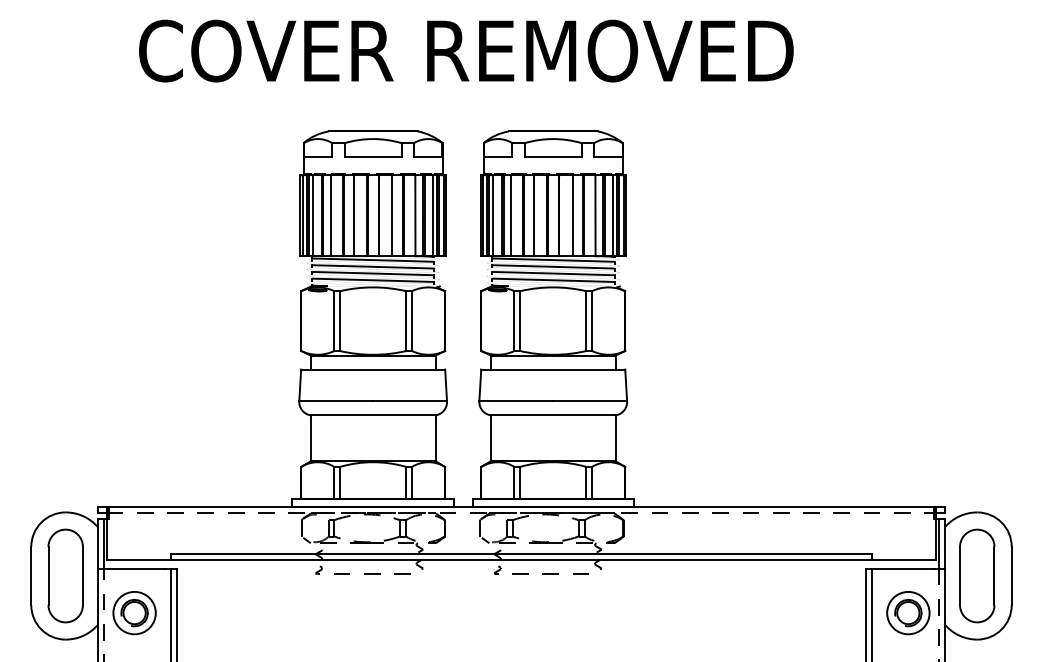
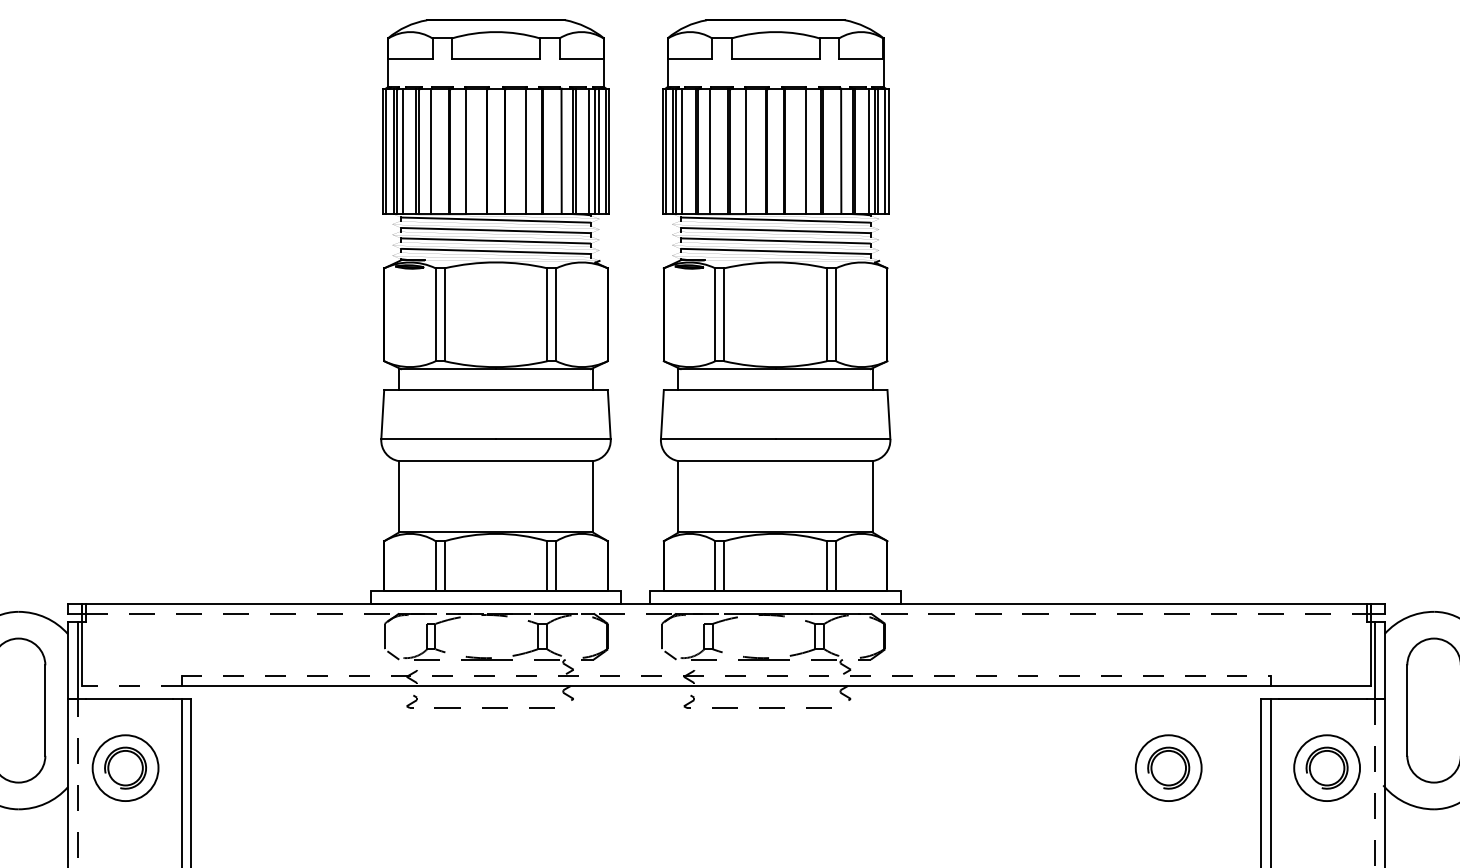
line: (521, 553) -> (726, 675), solid -> dashed
line: (138, 560) -> (131, 686), solid -> dashed
part: (806, 613) -> (1168, 768), added

